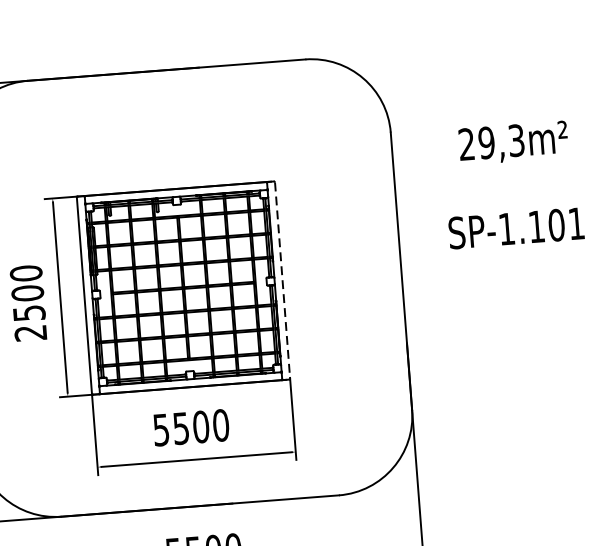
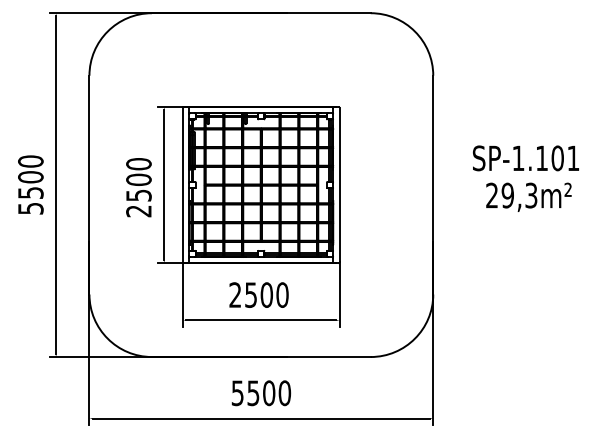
text: (512, 142) -> (528, 196), moved
line: (282, 280) -> (339, 185), dashed -> solid
text: (161, 429) -> (235, 294), 5500 -> 2500

